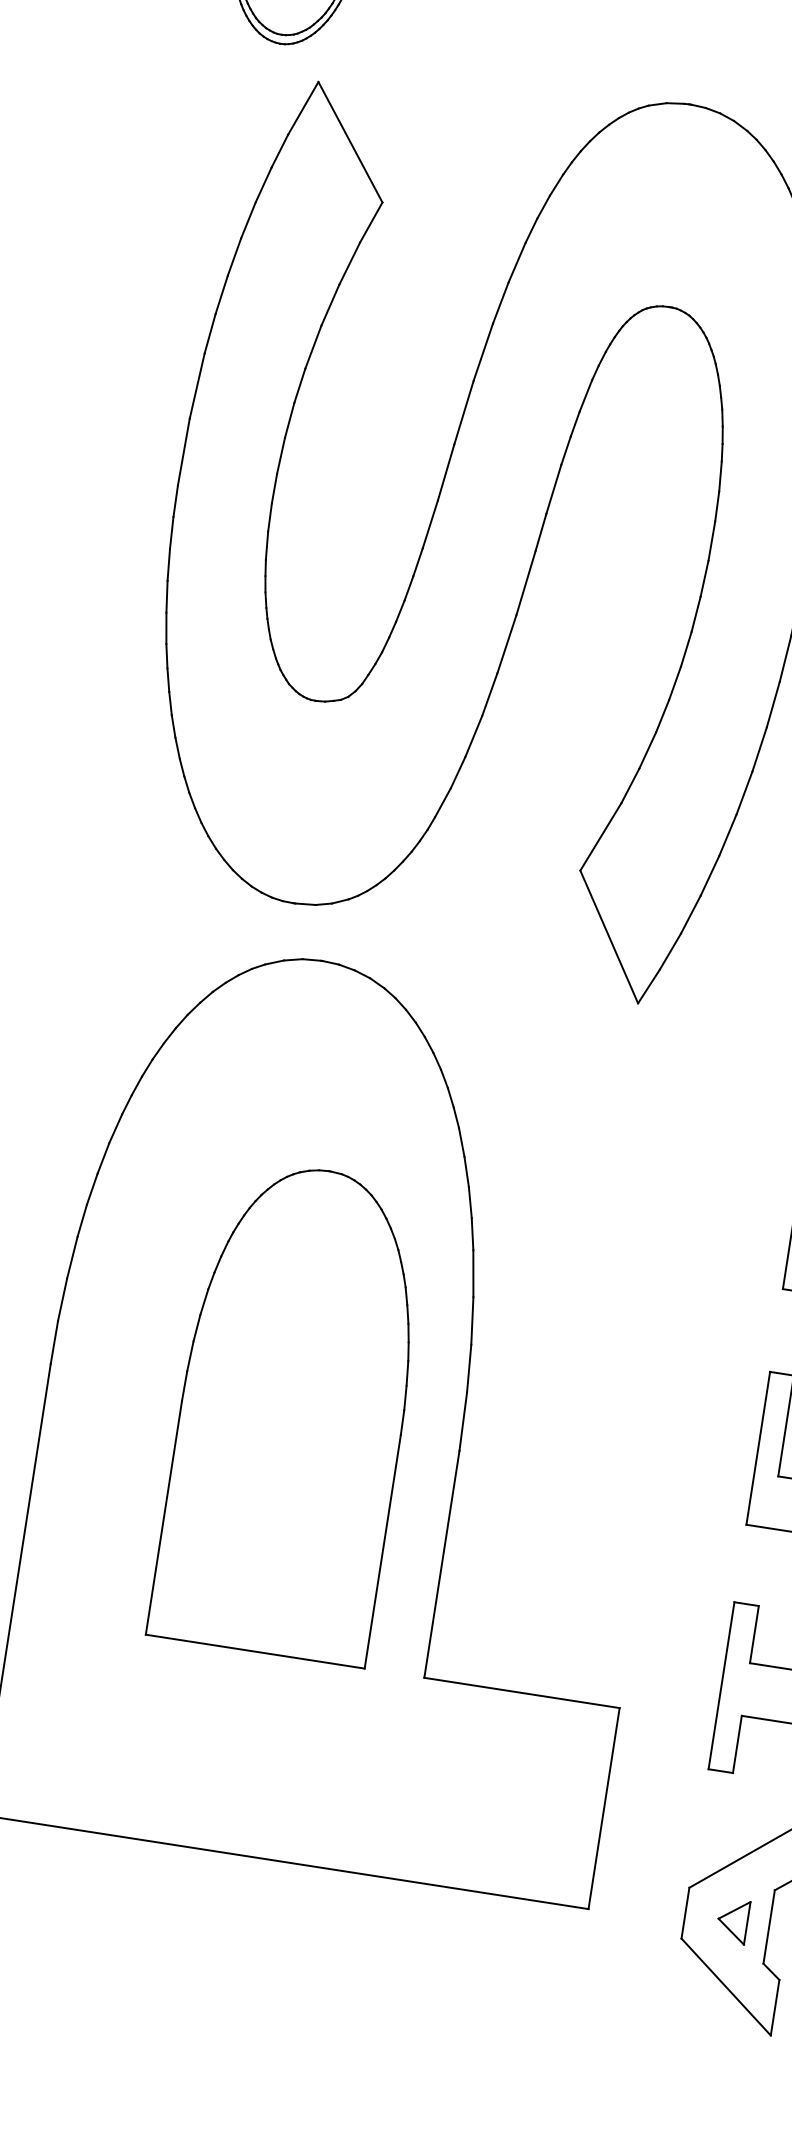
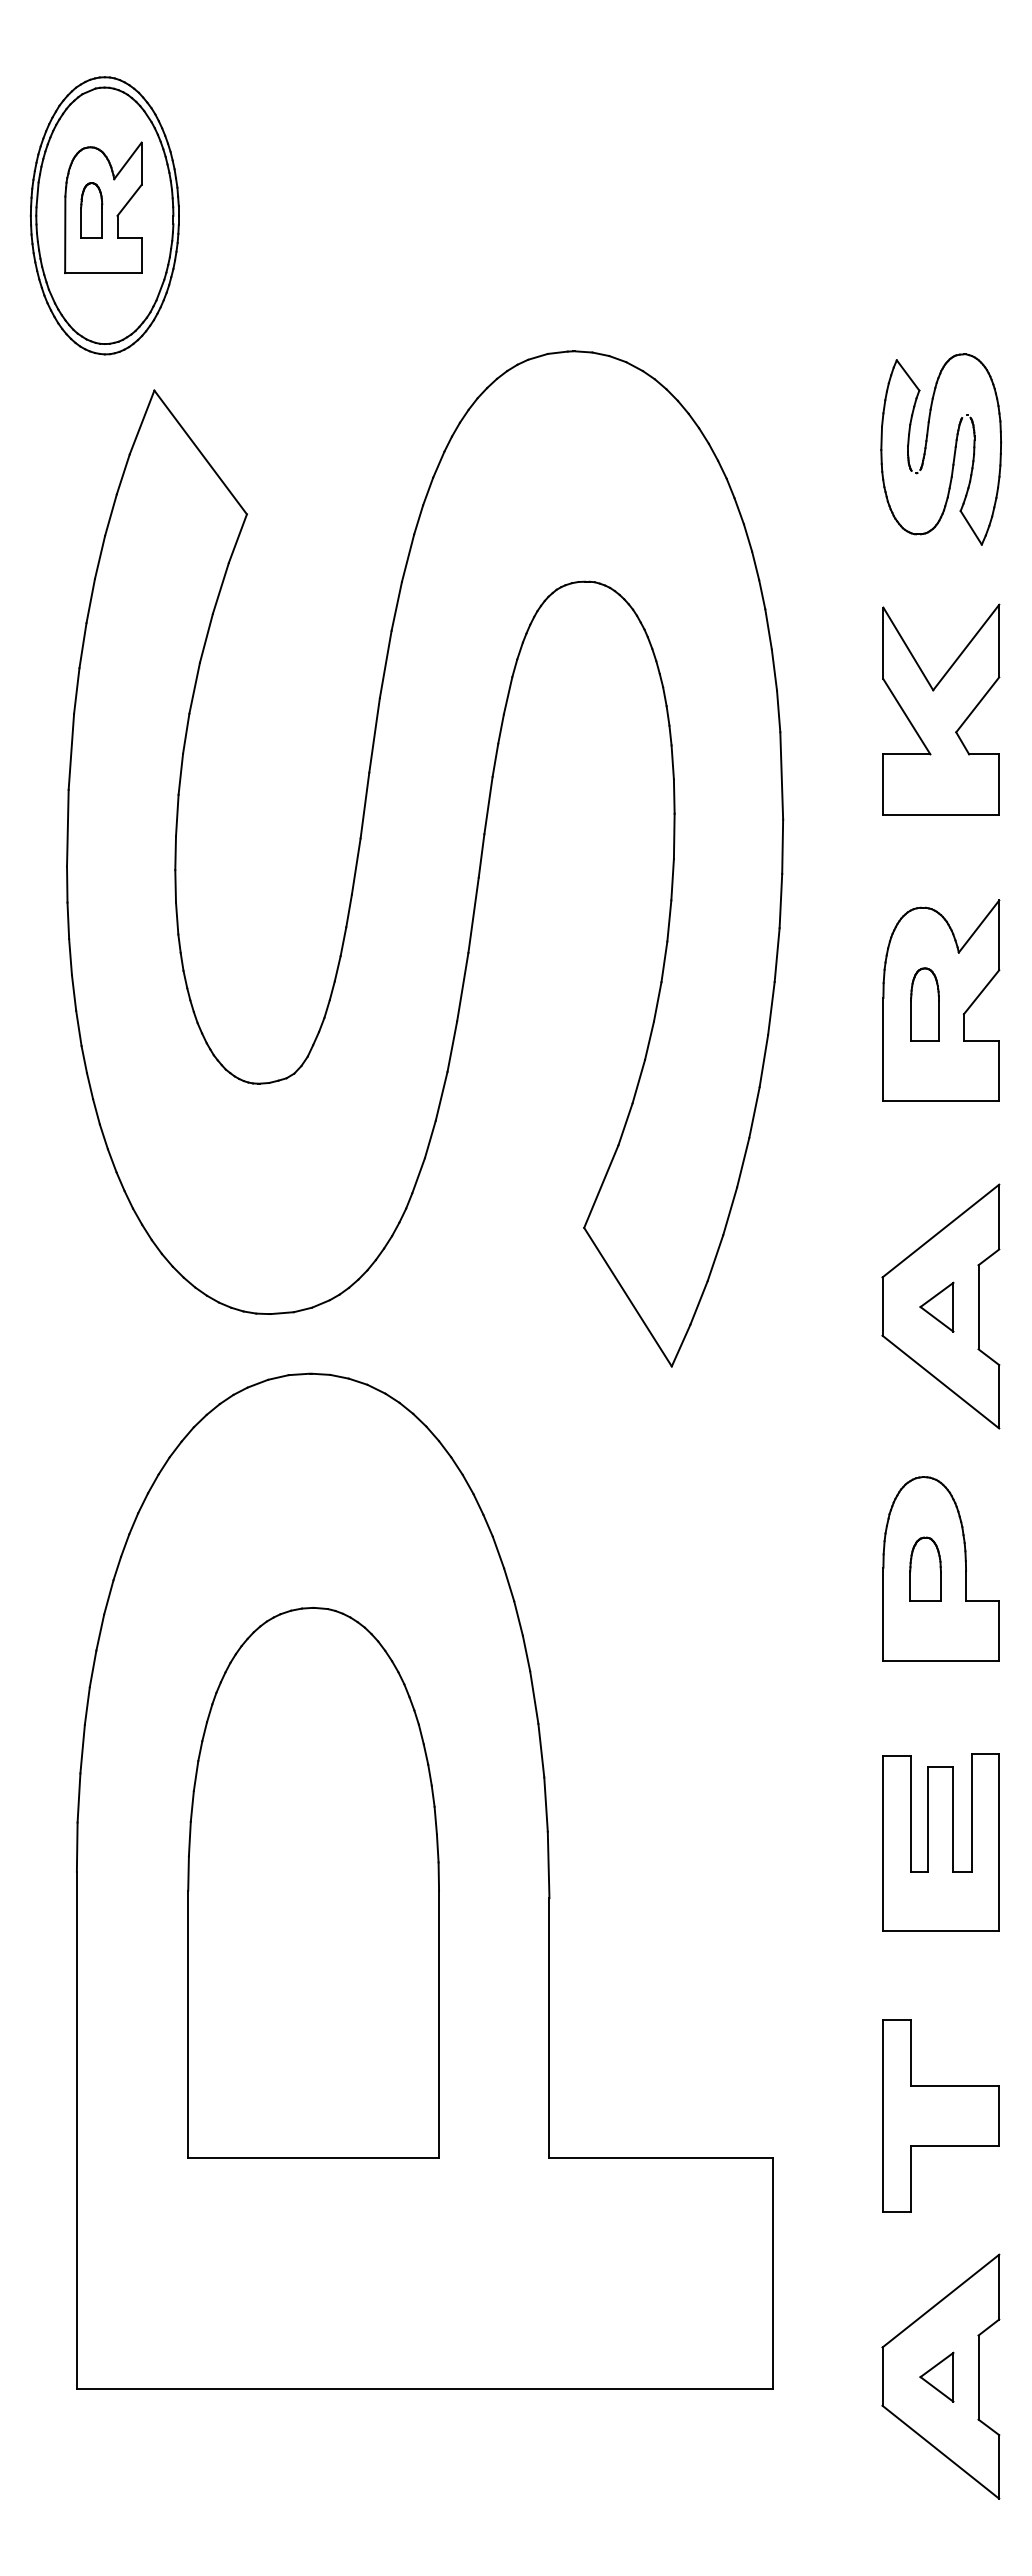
part: (292, 1410) -> (313, 1882), moved

